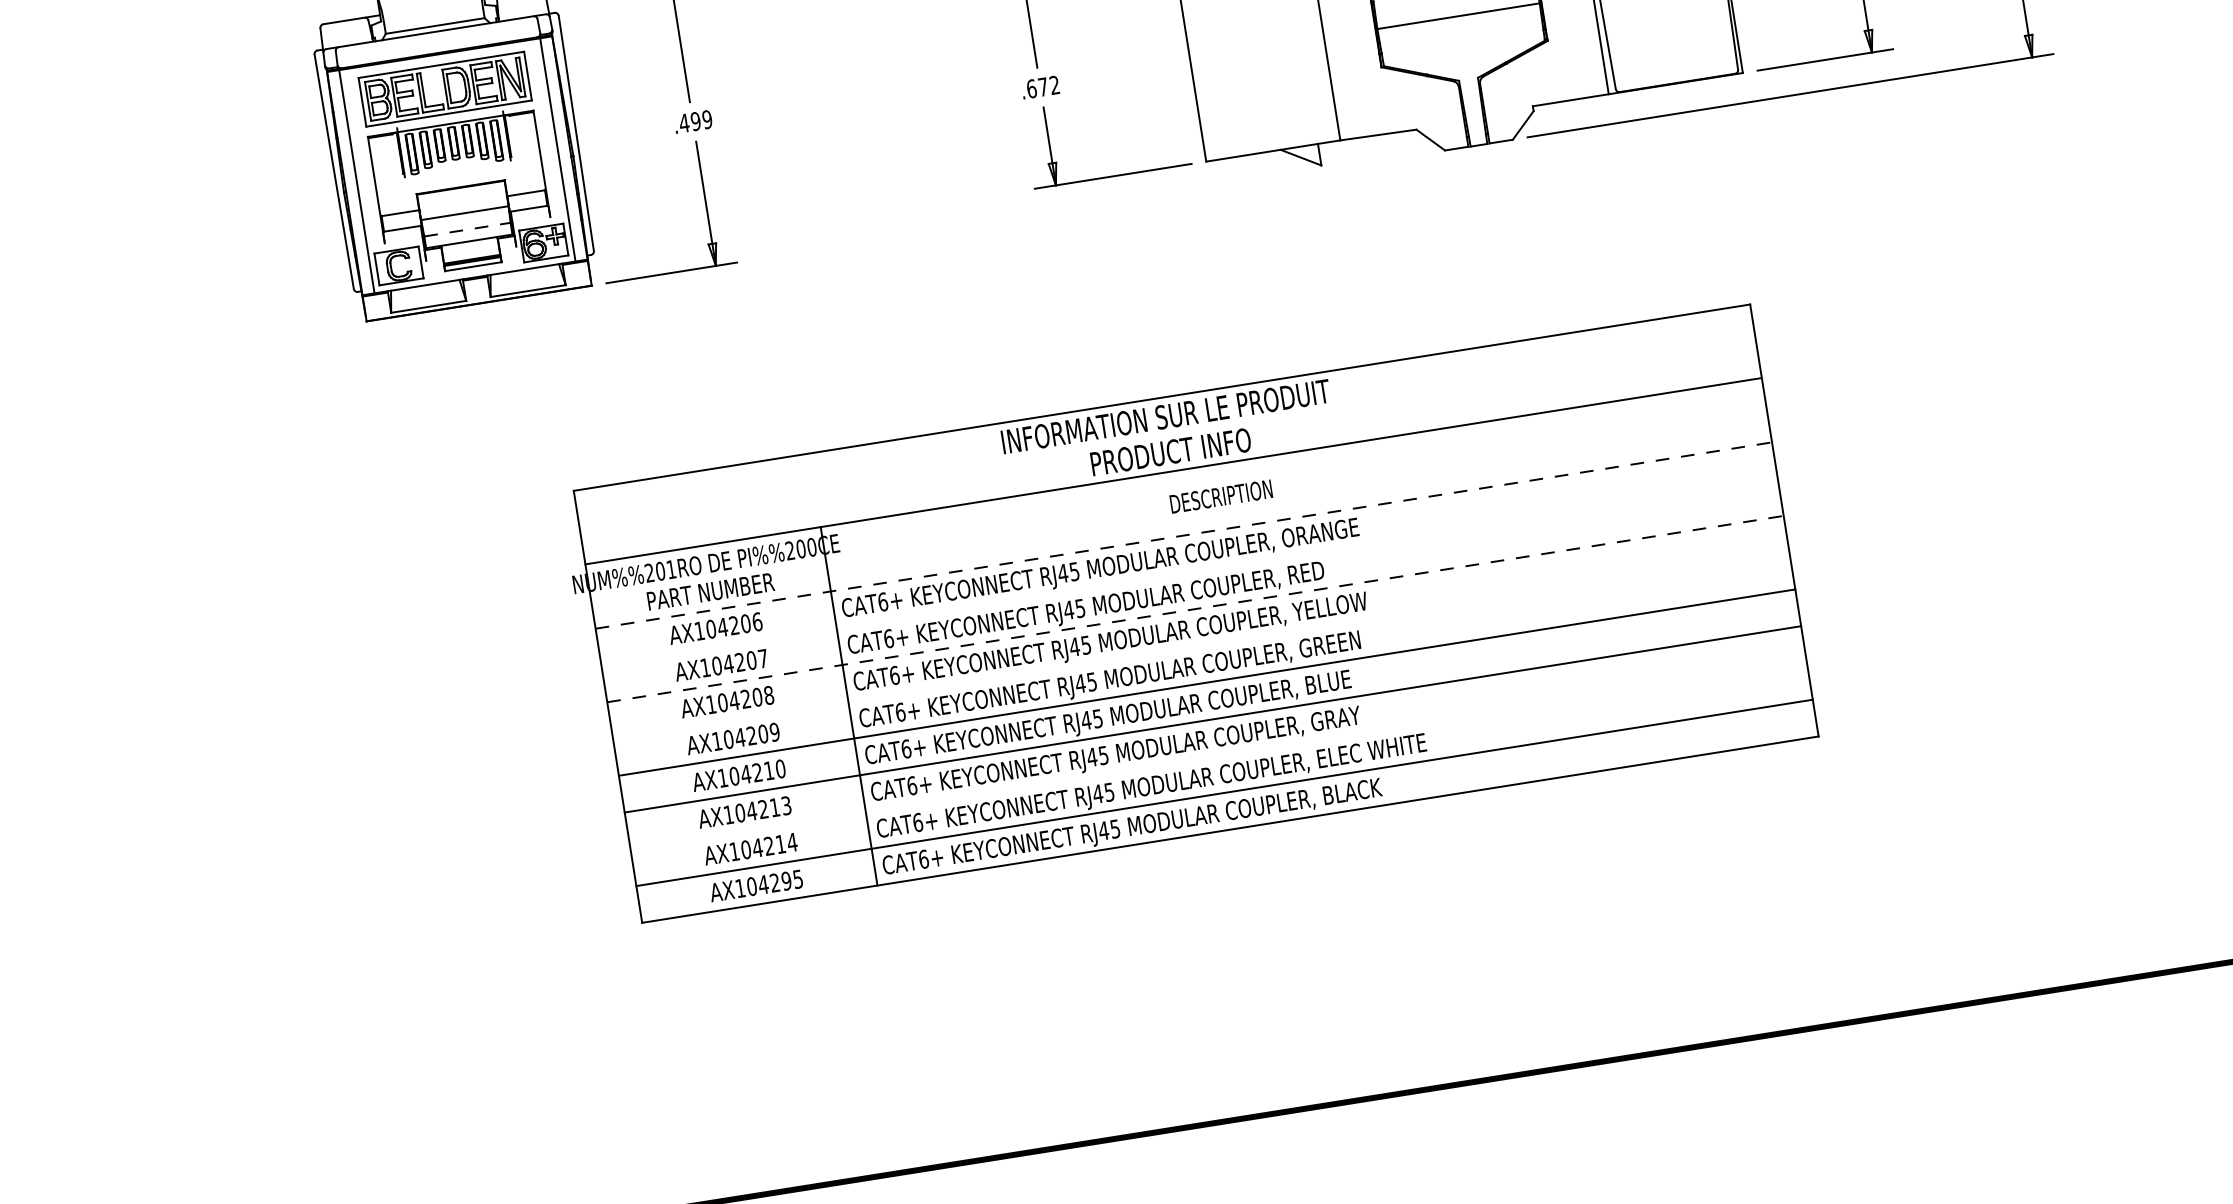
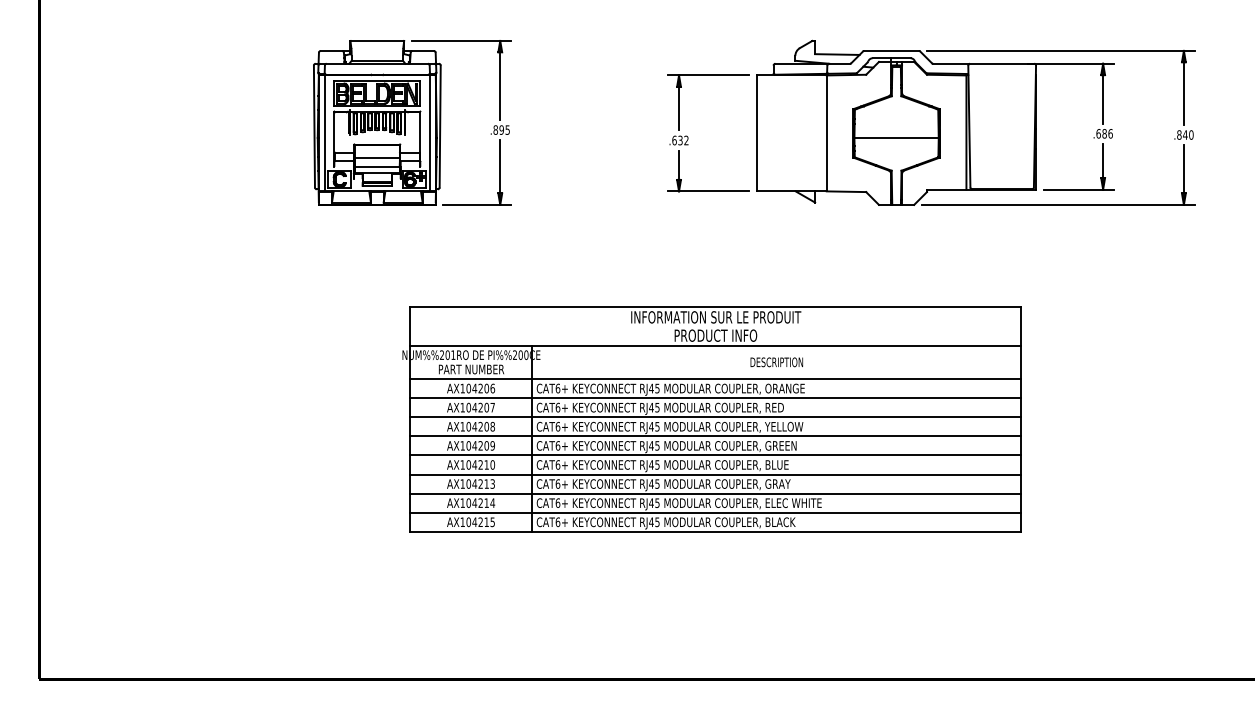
text: (1043, 86) -> (680, 140), .672 -> .632
text: (695, 120) -> (501, 129), .499 -> .895
line: (467, 229) -> (377, 166), dashed -> solid
text: (1220, 497) -> (776, 362), moved
line: (1183, 536) -> (715, 379), dashed -> solid
line: (1189, 573) -> (715, 398), added
line: (1195, 609) -> (715, 417), dashed -> solid
line: (1200, 646) -> (715, 436), added
line: (1218, 755) -> (715, 493), added
text: (786, 881) -> (486, 522), AX104295 -> AX104215

